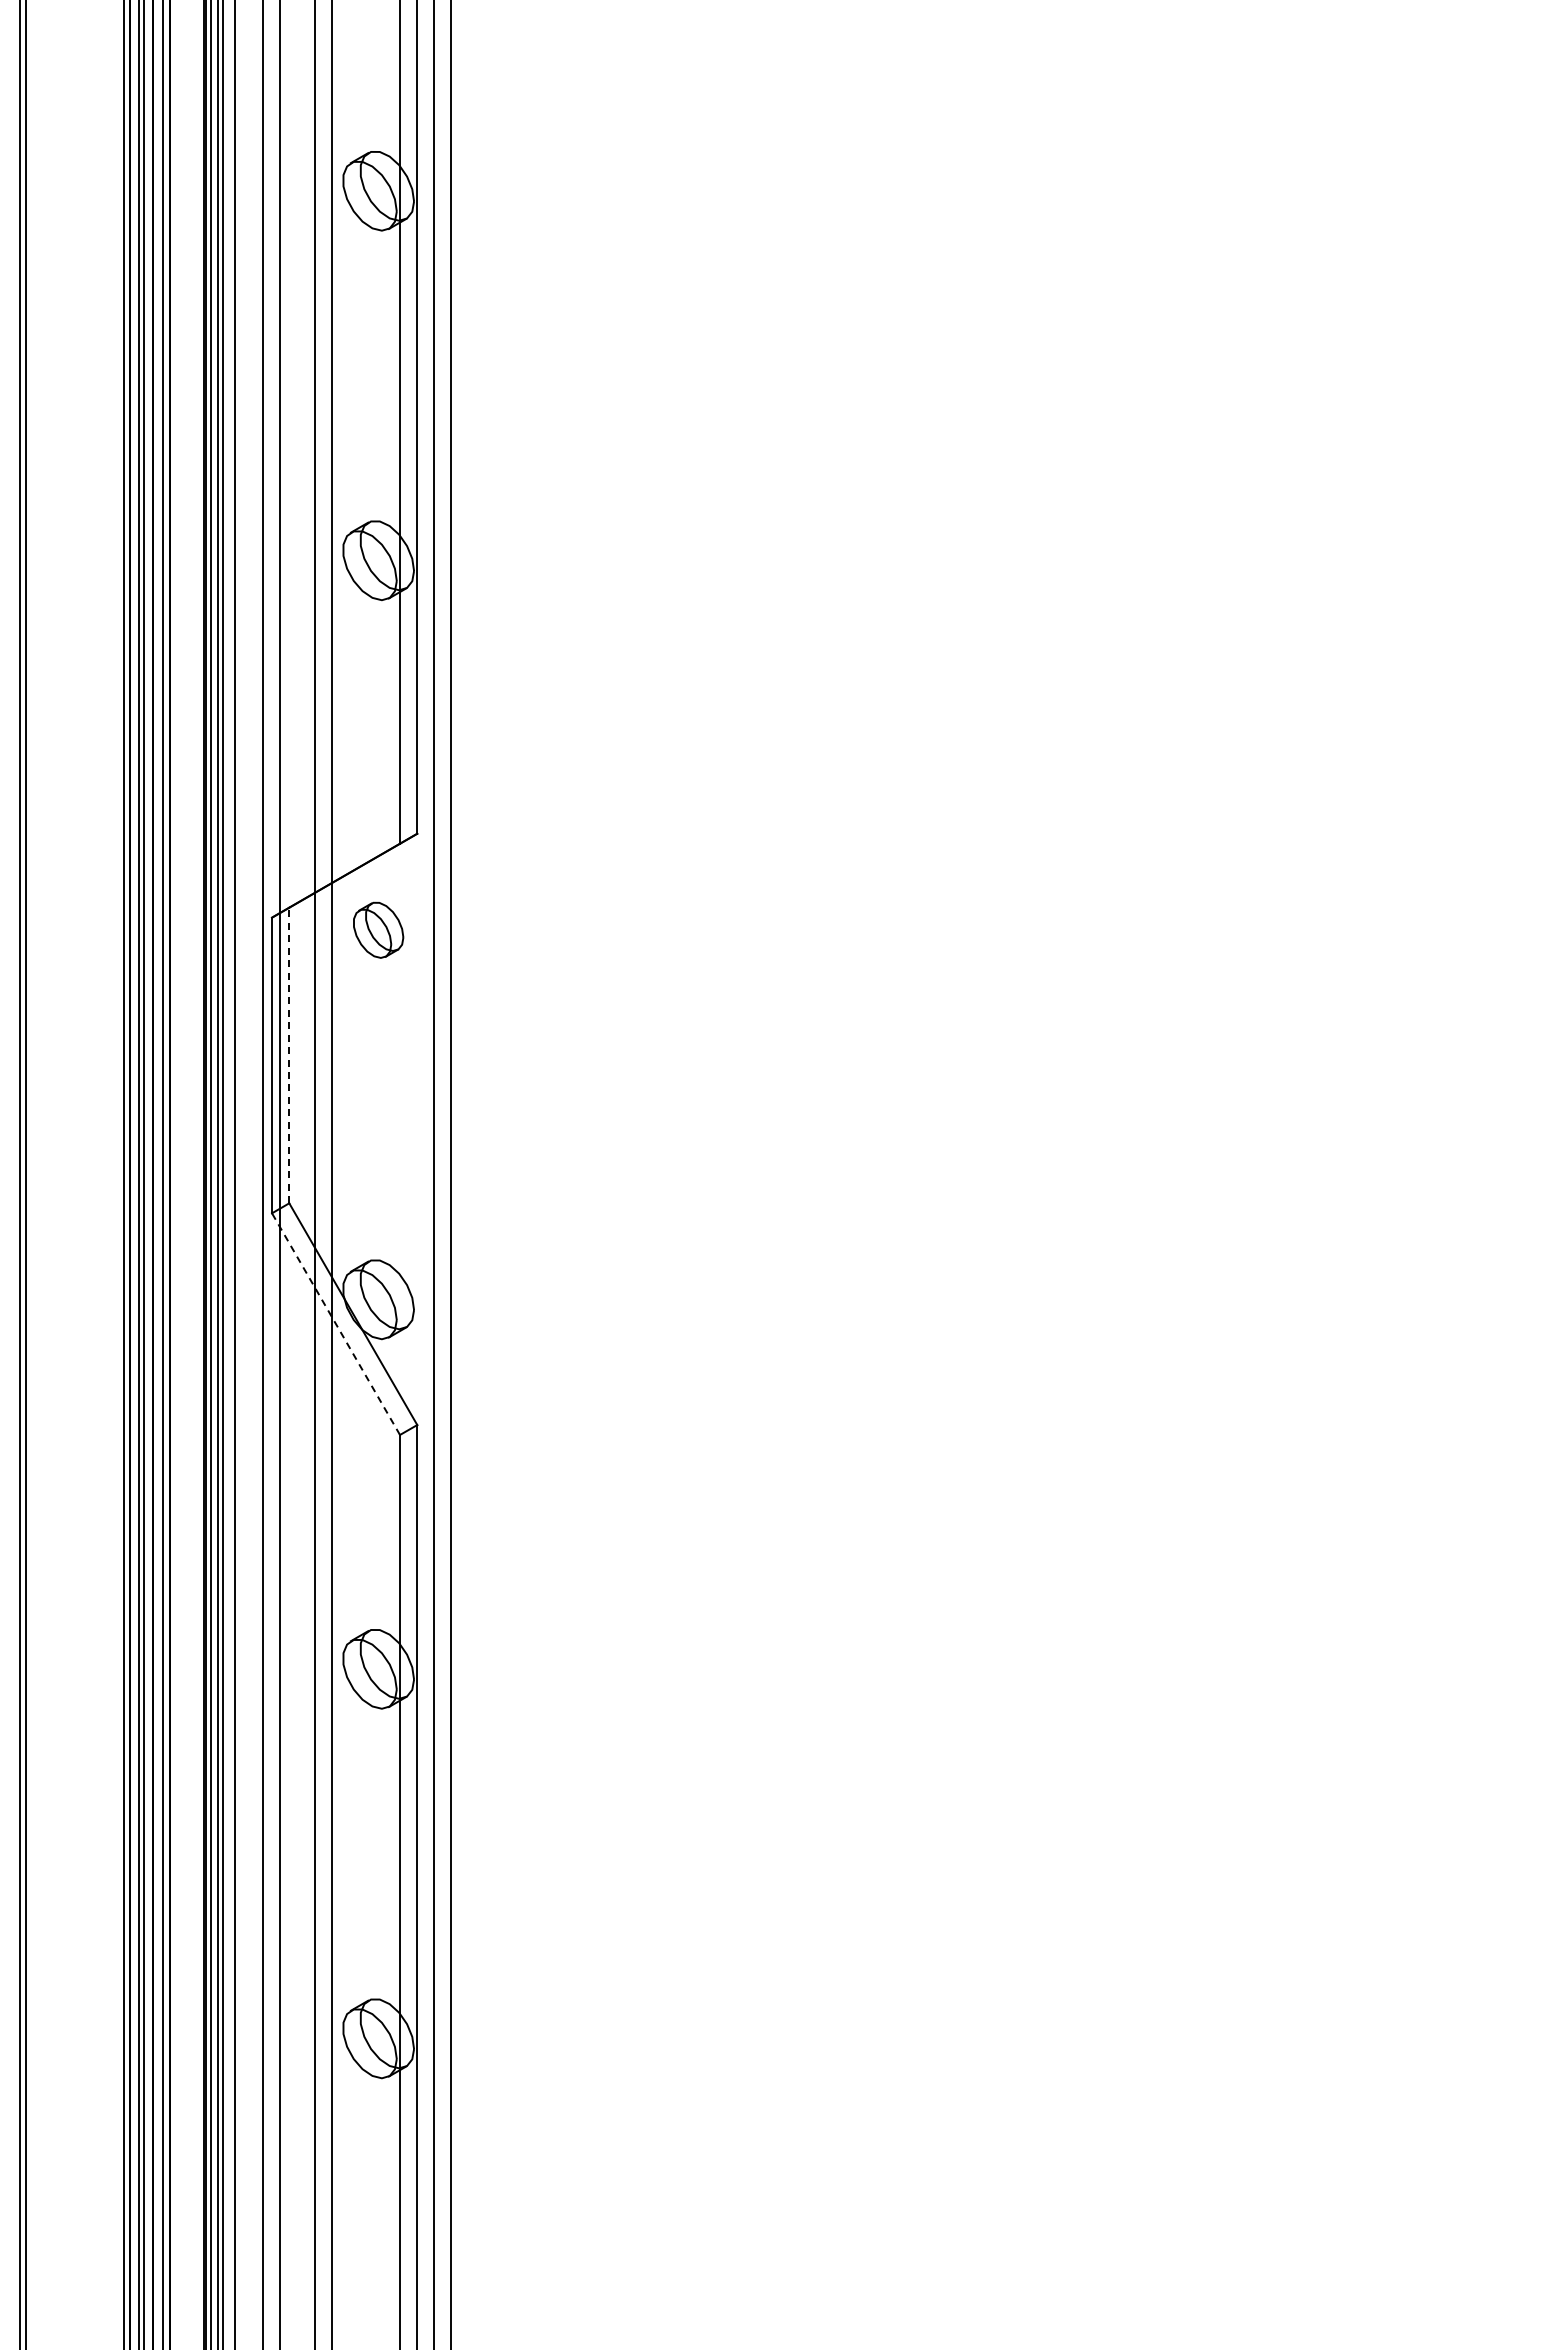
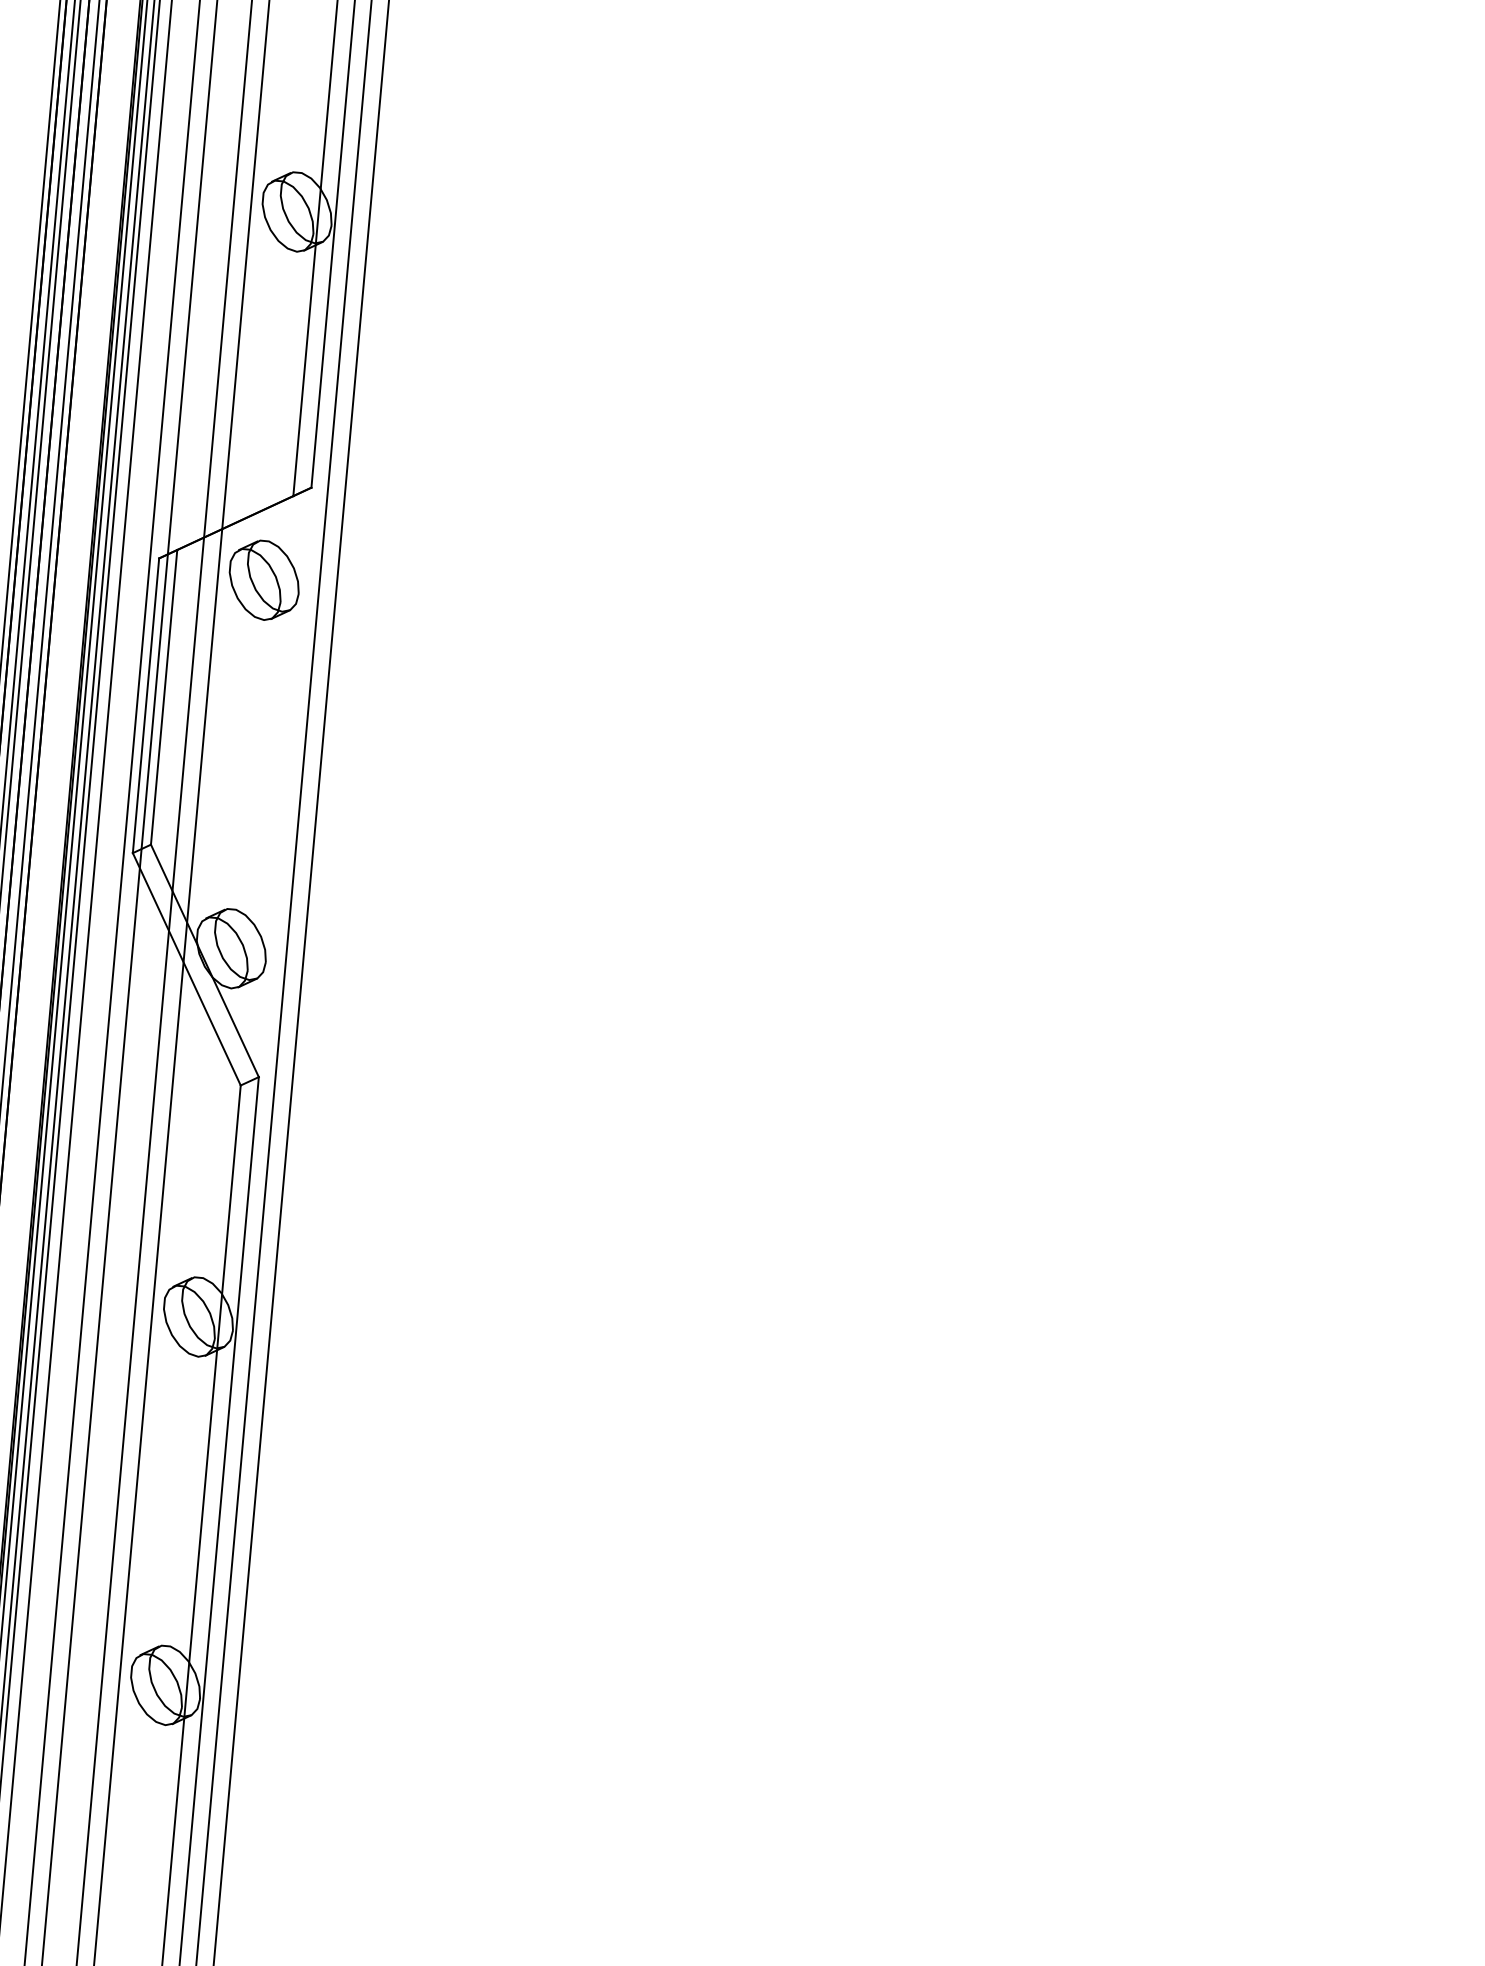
part: (378, 930) -> (264, 580), size x1.43
line: (289, 1055) -> (164, 697), dashed -> solid
line: (336, 1324) -> (187, 969), dashed -> solid

